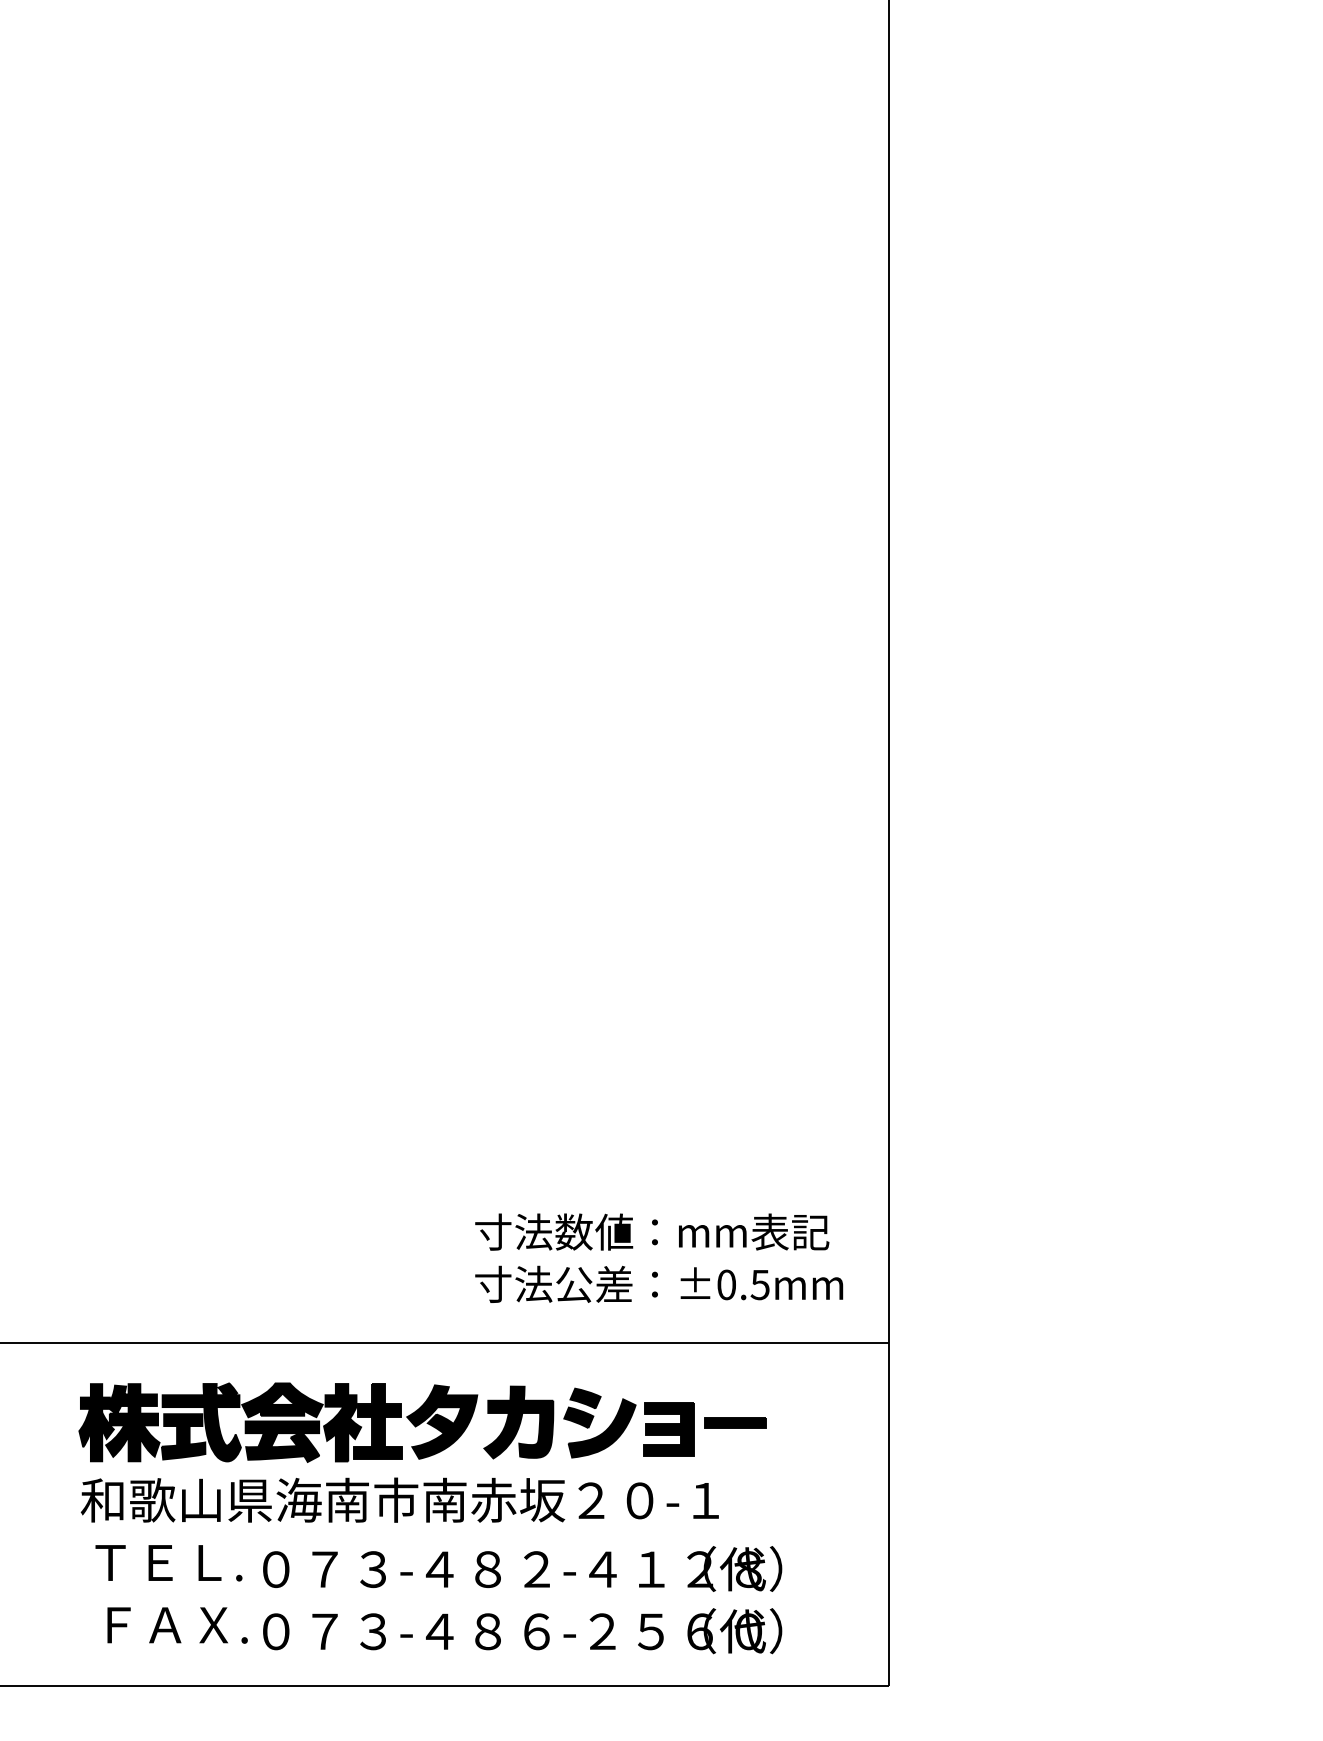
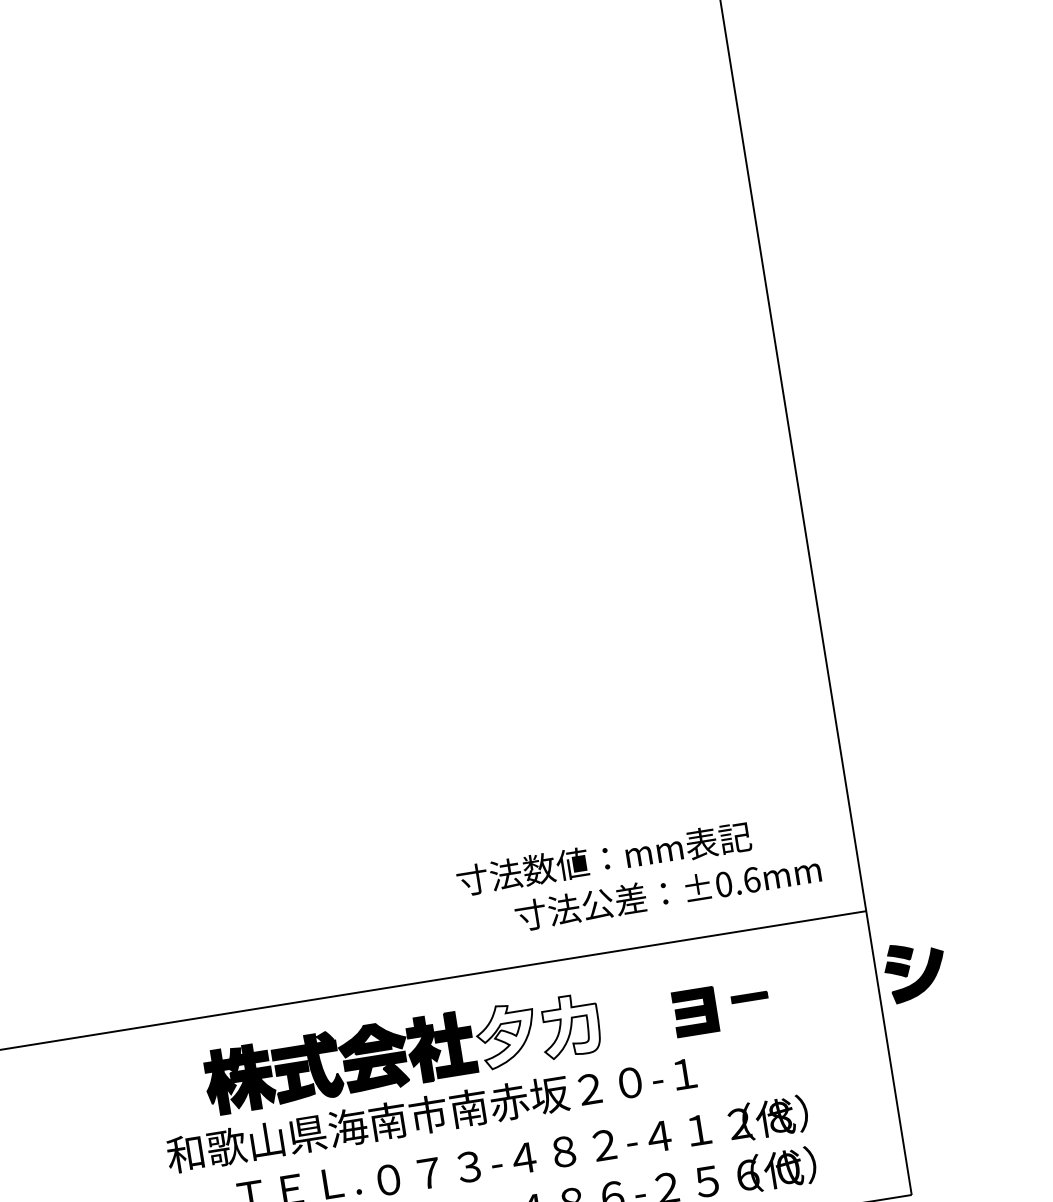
text: (652, 1231) -> (604, 858), moved
text: (759, 1284) -> (751, 879), ±0.5mm -> ±0.6mm
fill: (442, 1421) -> (506, 1035), removed
part: (592, 1421) -> (909, 970), moved
fill: (518, 1422) -> (569, 1026), removed
part: (735, 1422) -> (749, 997), size x0.7
text: (399, 1499) -> (431, 1113), moved

